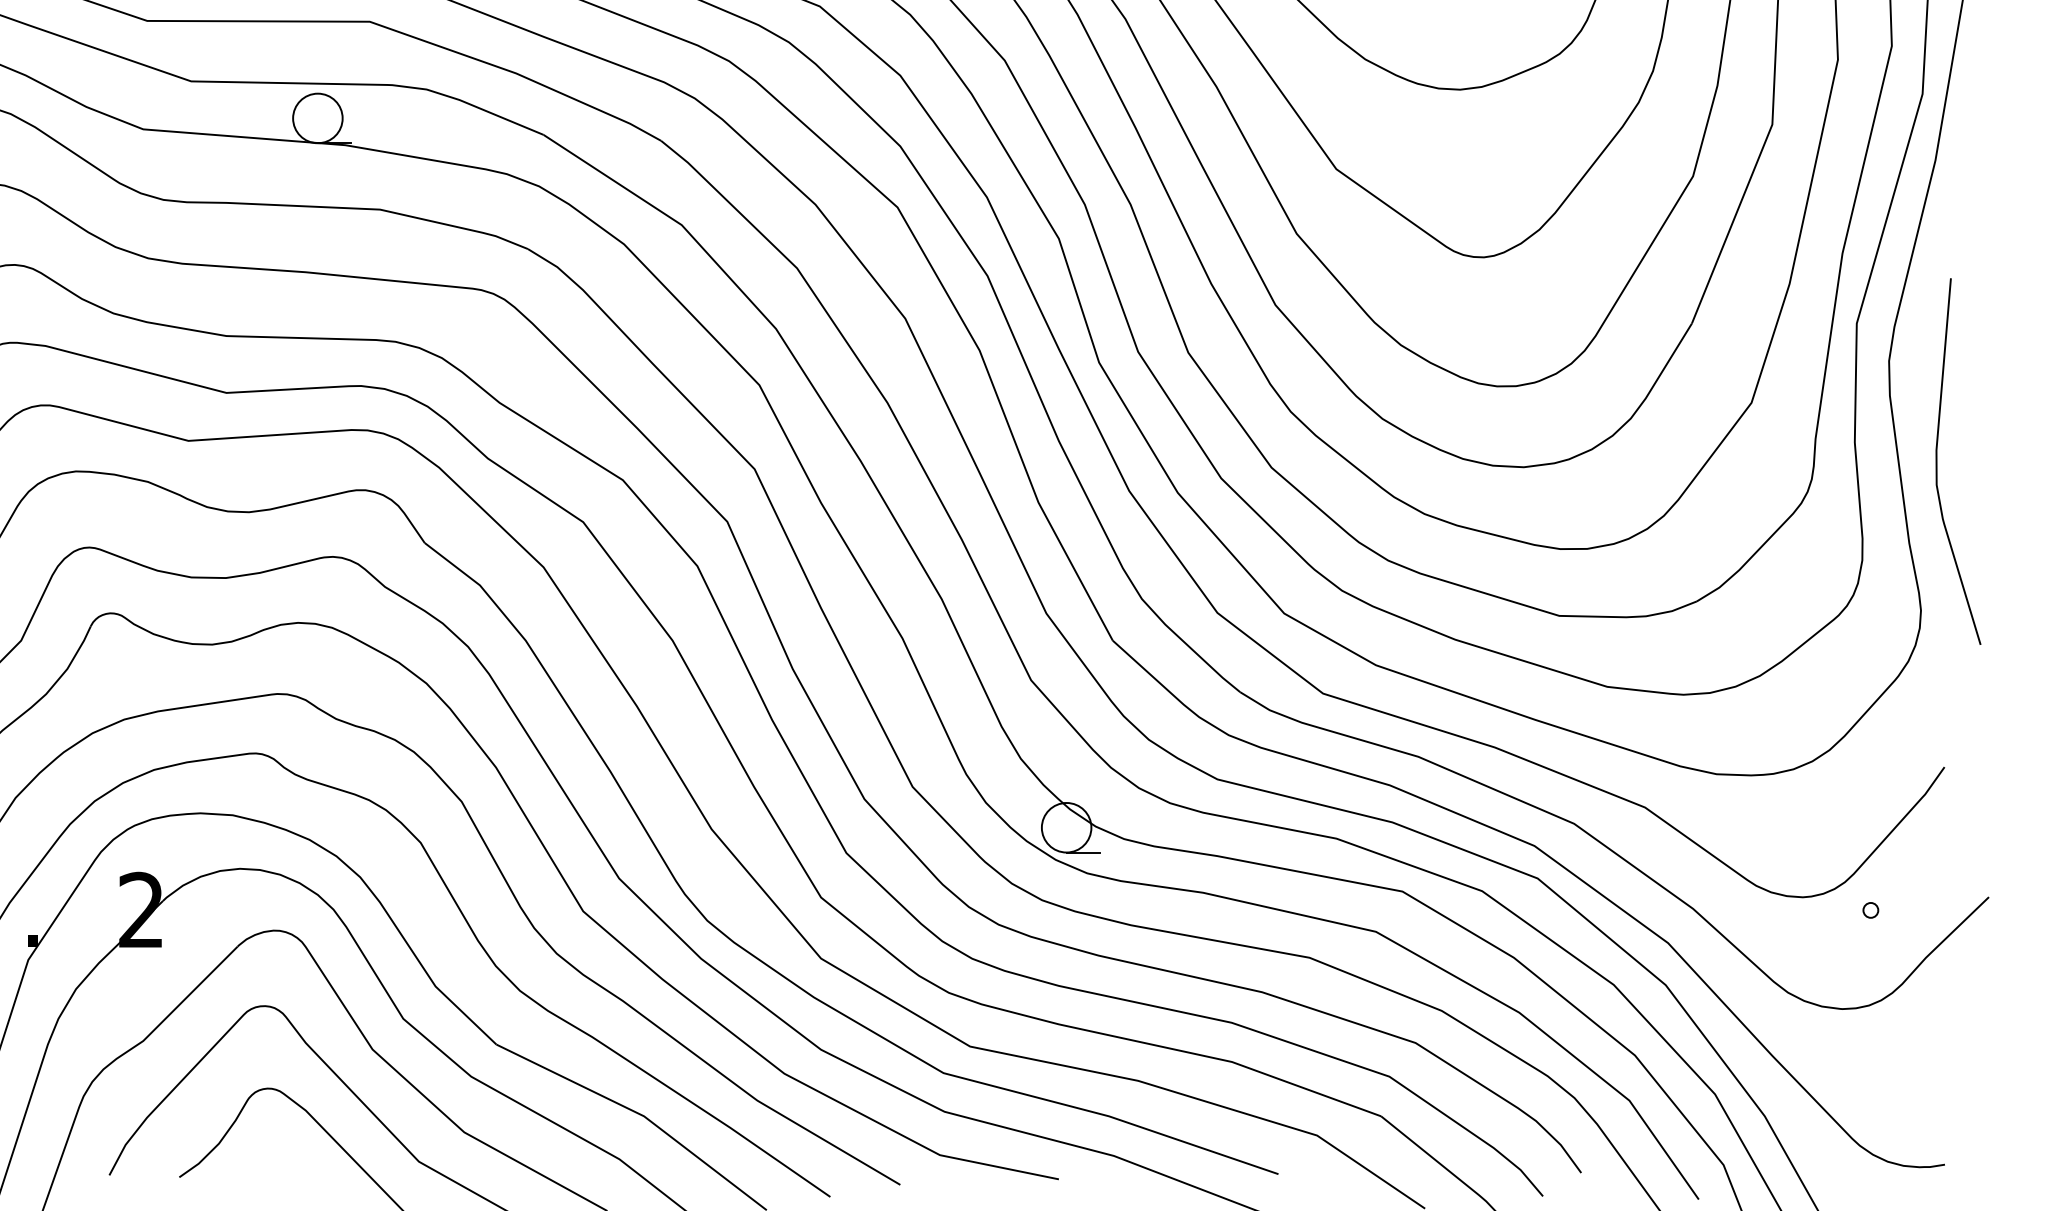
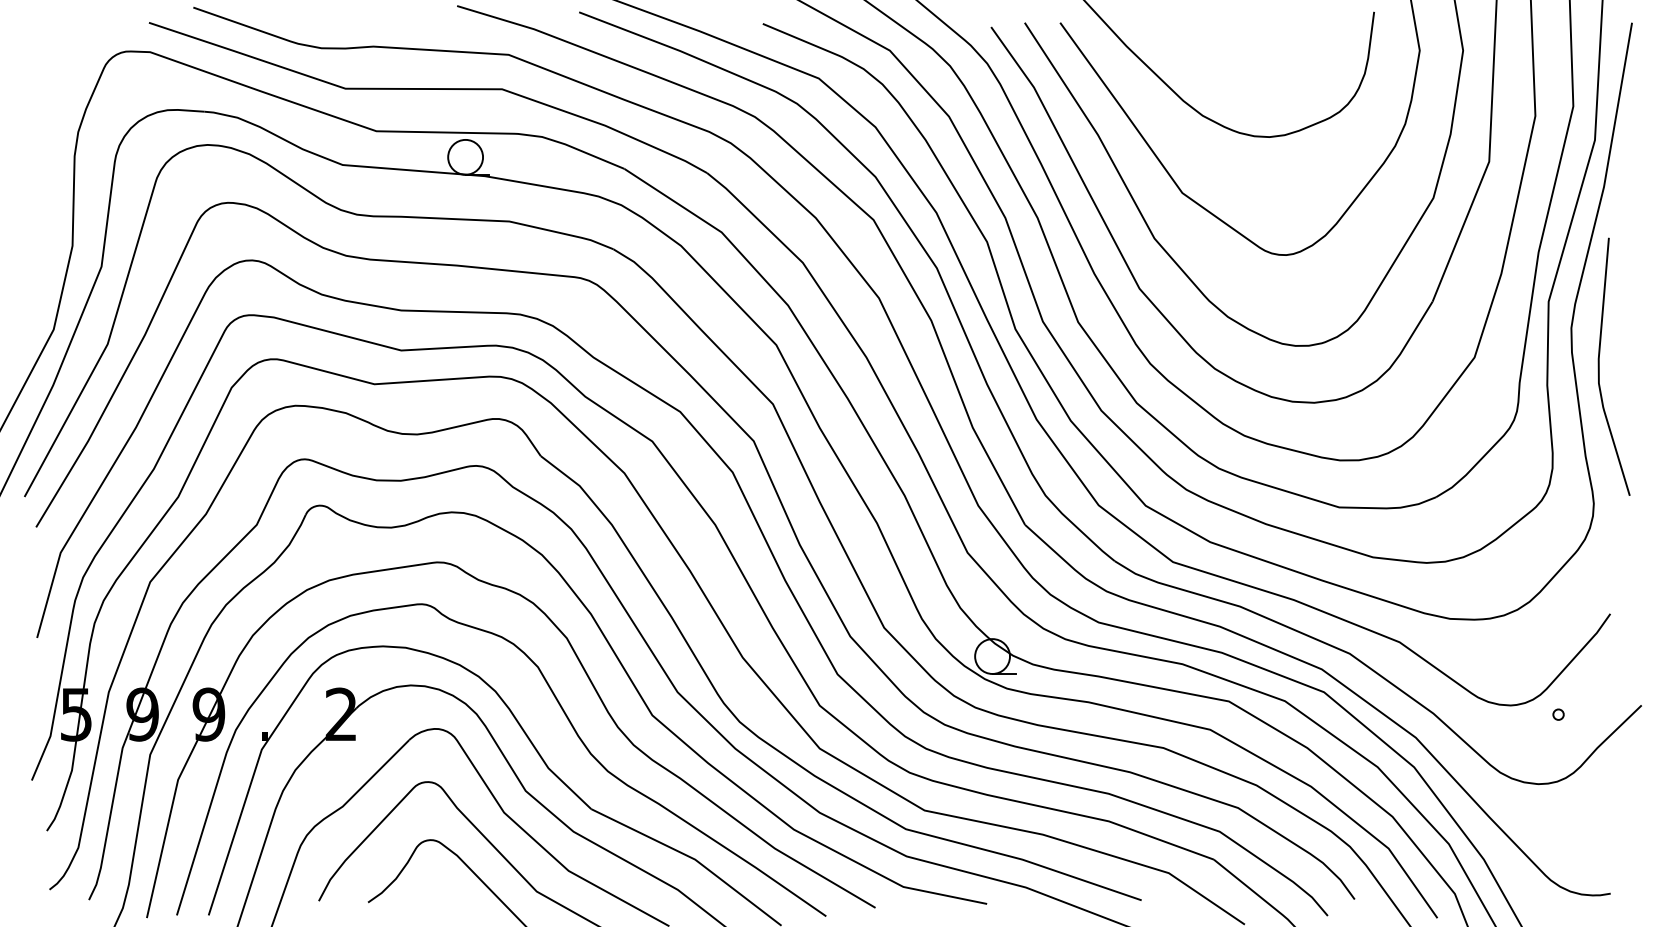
curve: (1937, 461) -> (1599, 366), moved

